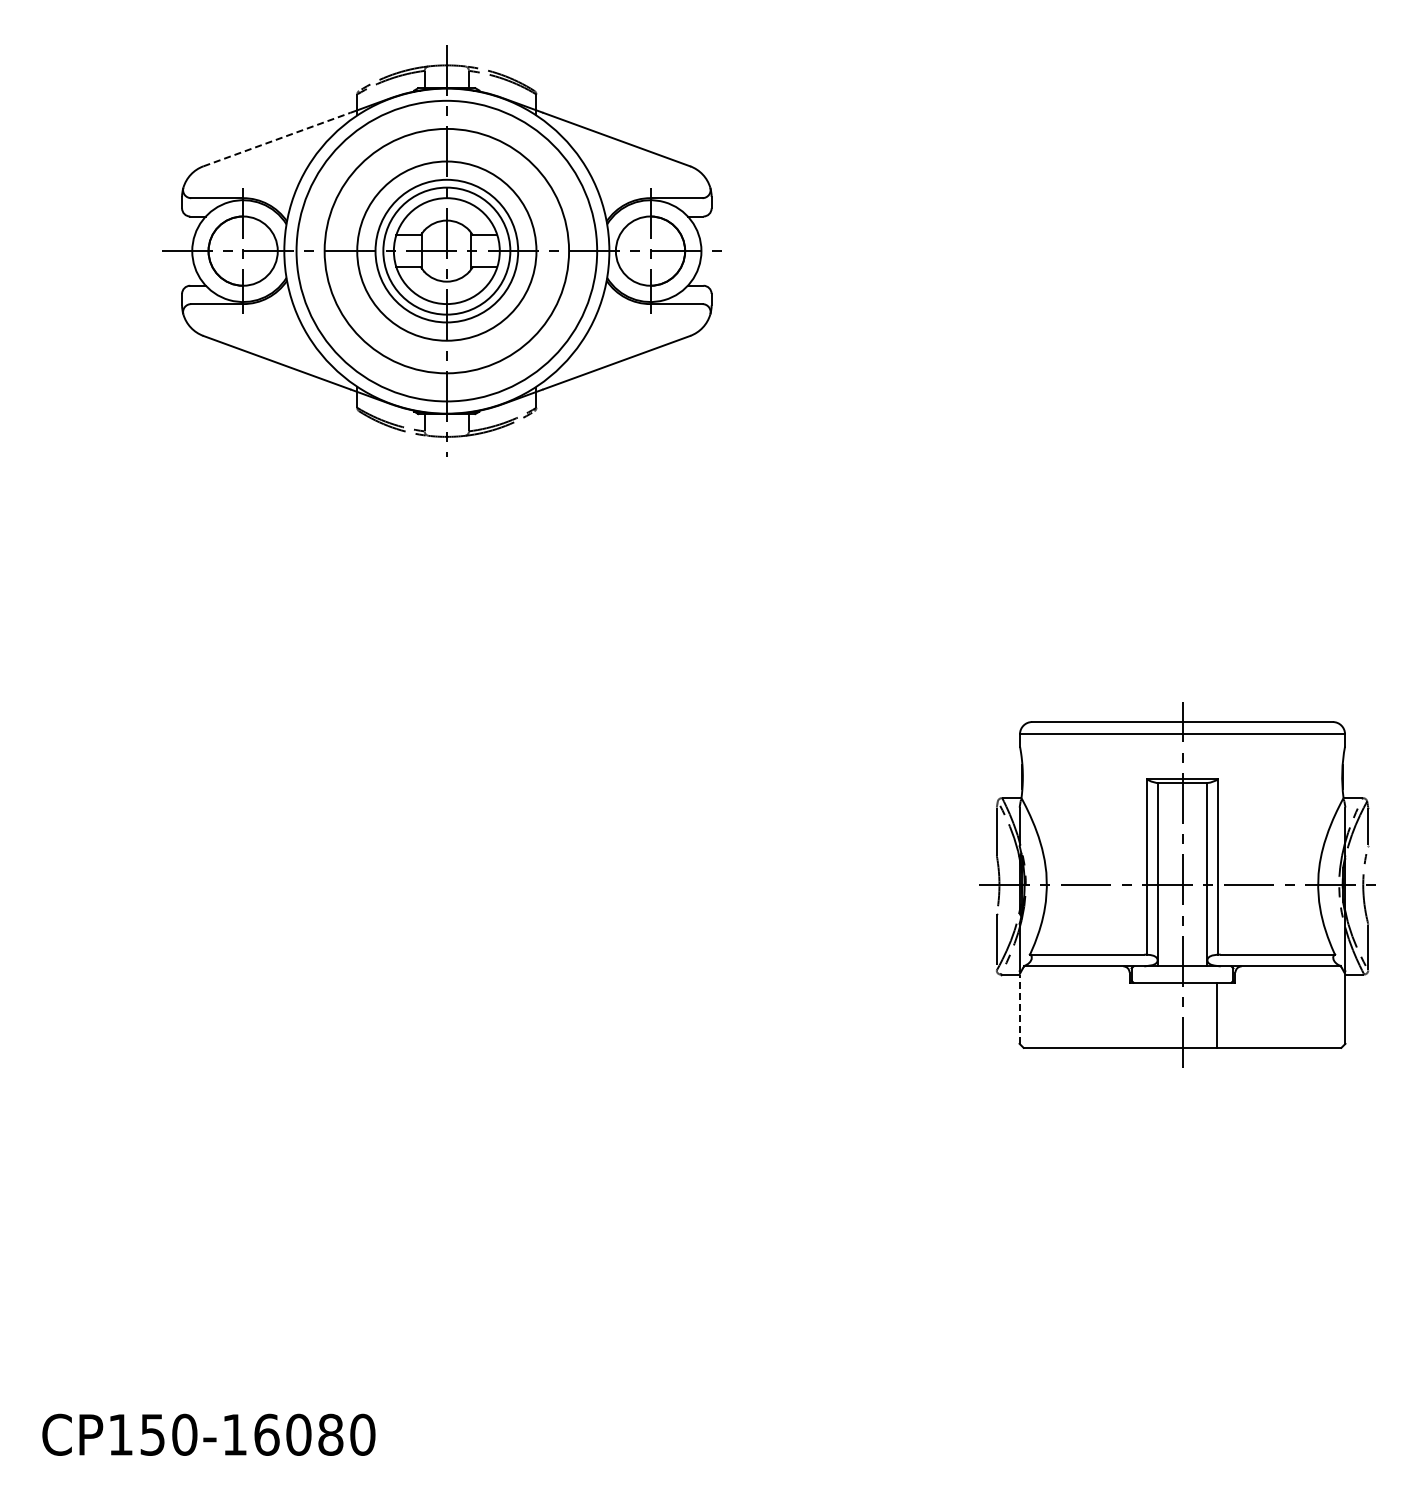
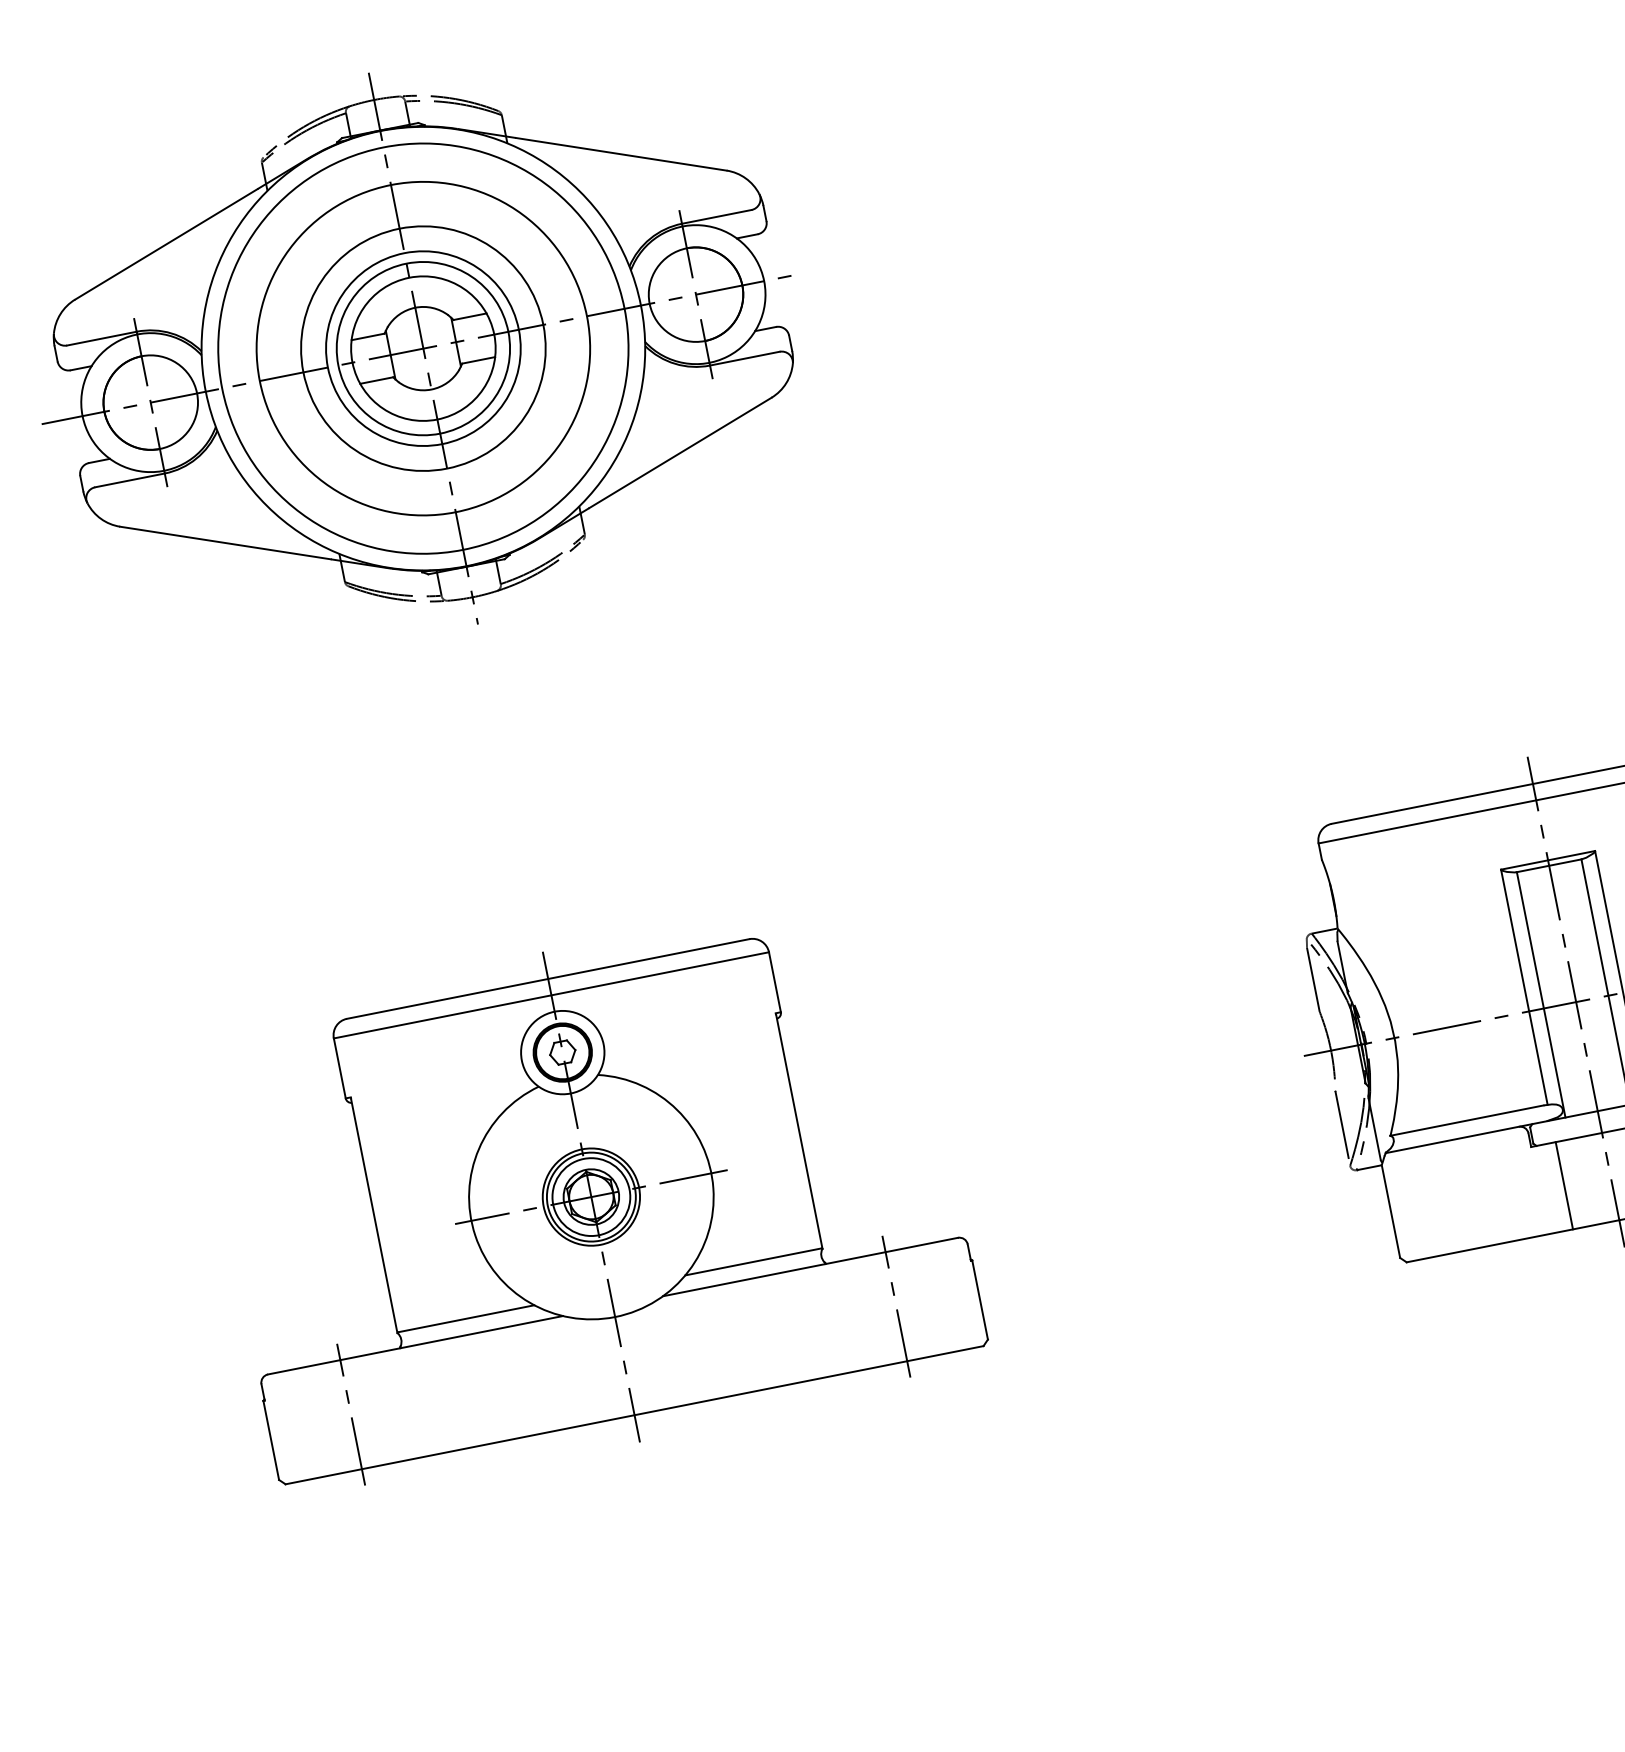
line: (277, 139) -> (167, 244), dashed -> solid
part: (446, 884) -> (590, 1196), added
line: (1019, 1009) -> (1390, 1212), dashed -> solid
line: (1147, 1014) -> (1563, 1184), added

